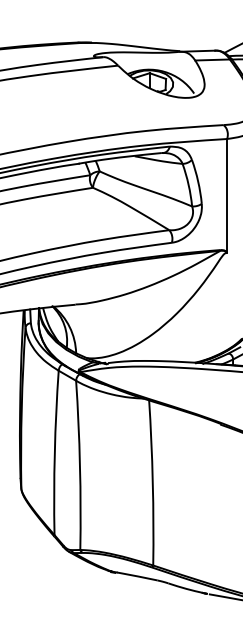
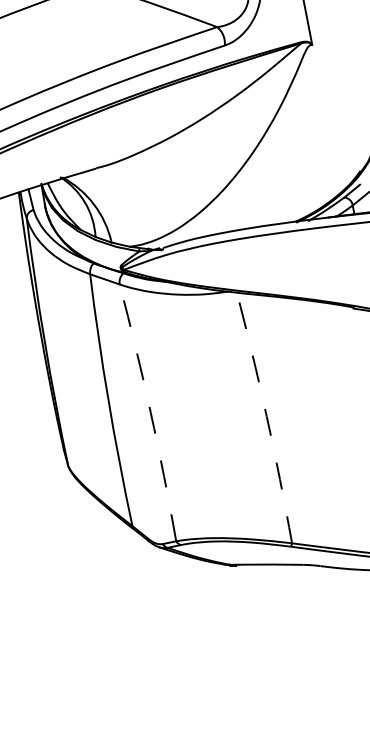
arc: (80, 465) -> (151, 412), solid -> dashed
arc: (152, 482) -> (266, 416), solid -> dashed

